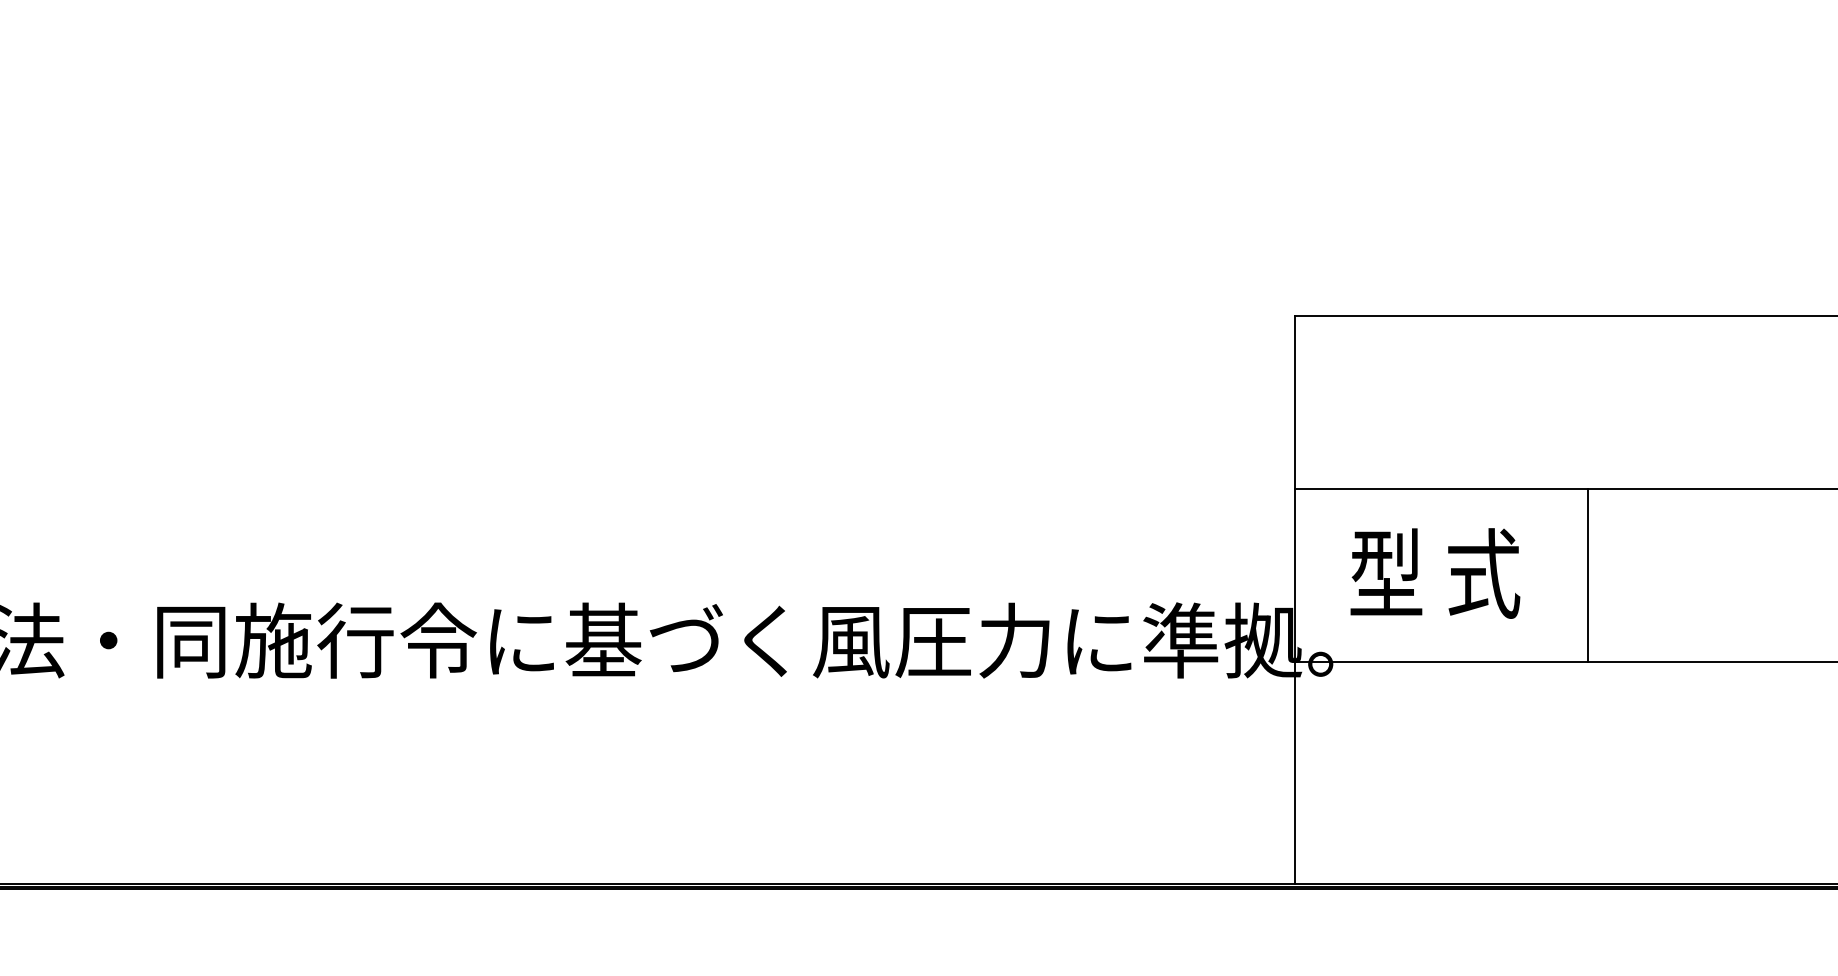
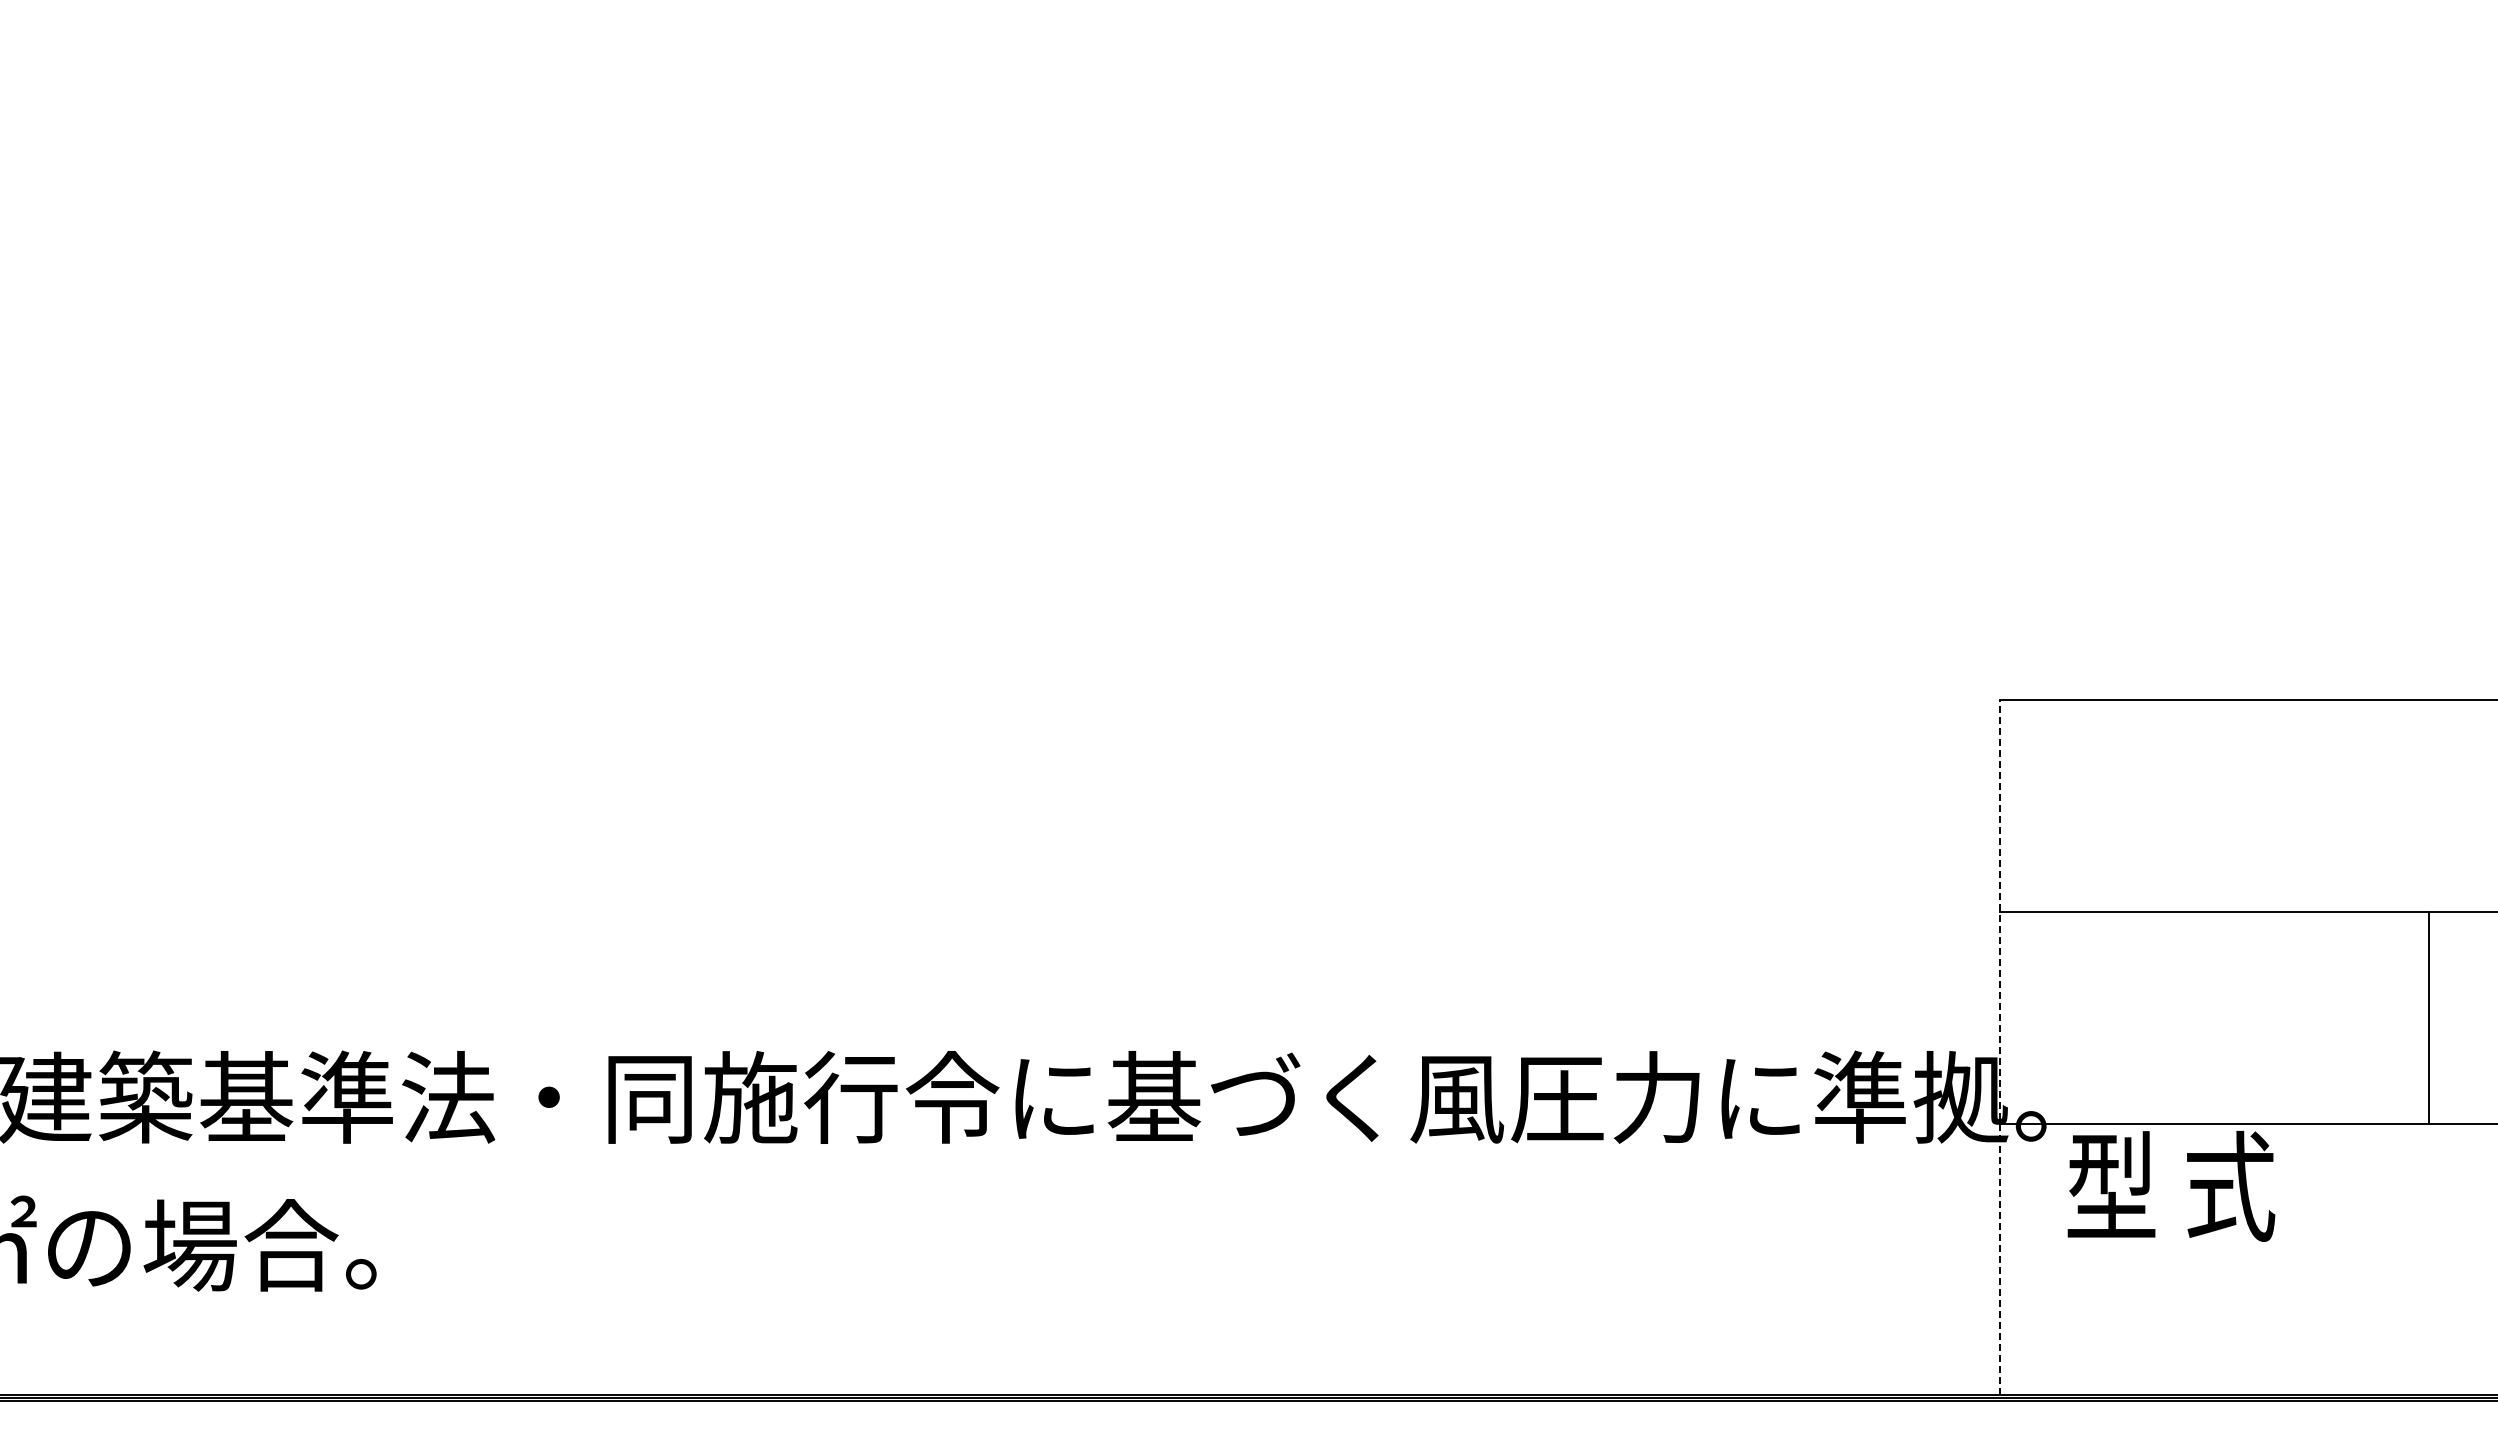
text: (1435, 573) -> (2171, 1186), moved
line: (1588, 575) -> (2429, 1017), moved
line: (1295, 599) -> (2000, 1047), solid -> dashed

